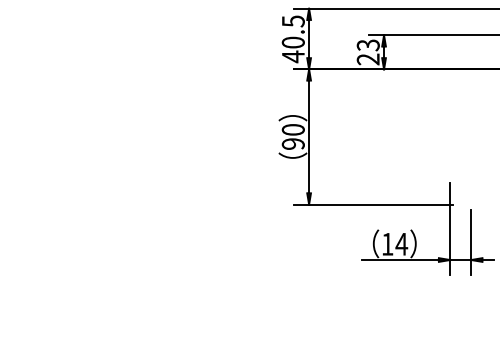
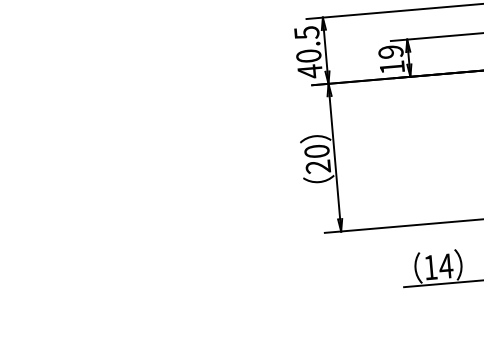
text: (367, 52) -> (390, 59), 23 -> 19
text: (293, 143) -> (318, 166), 90 -> 20

